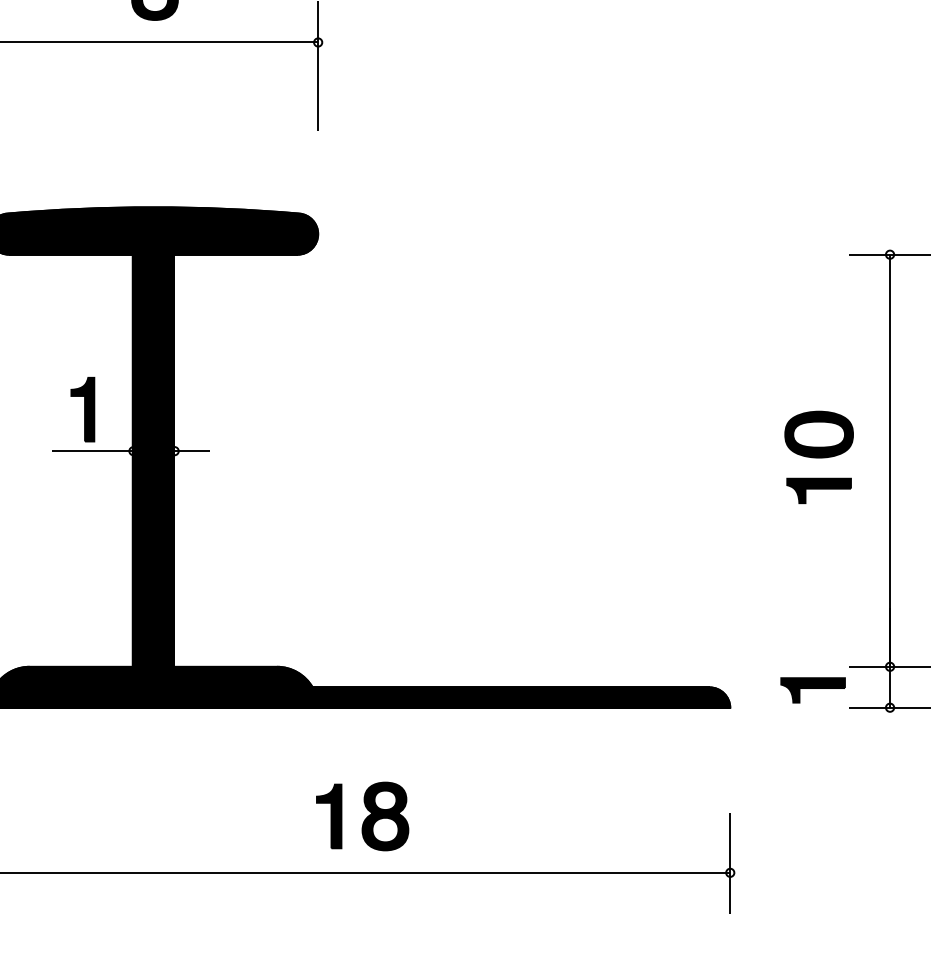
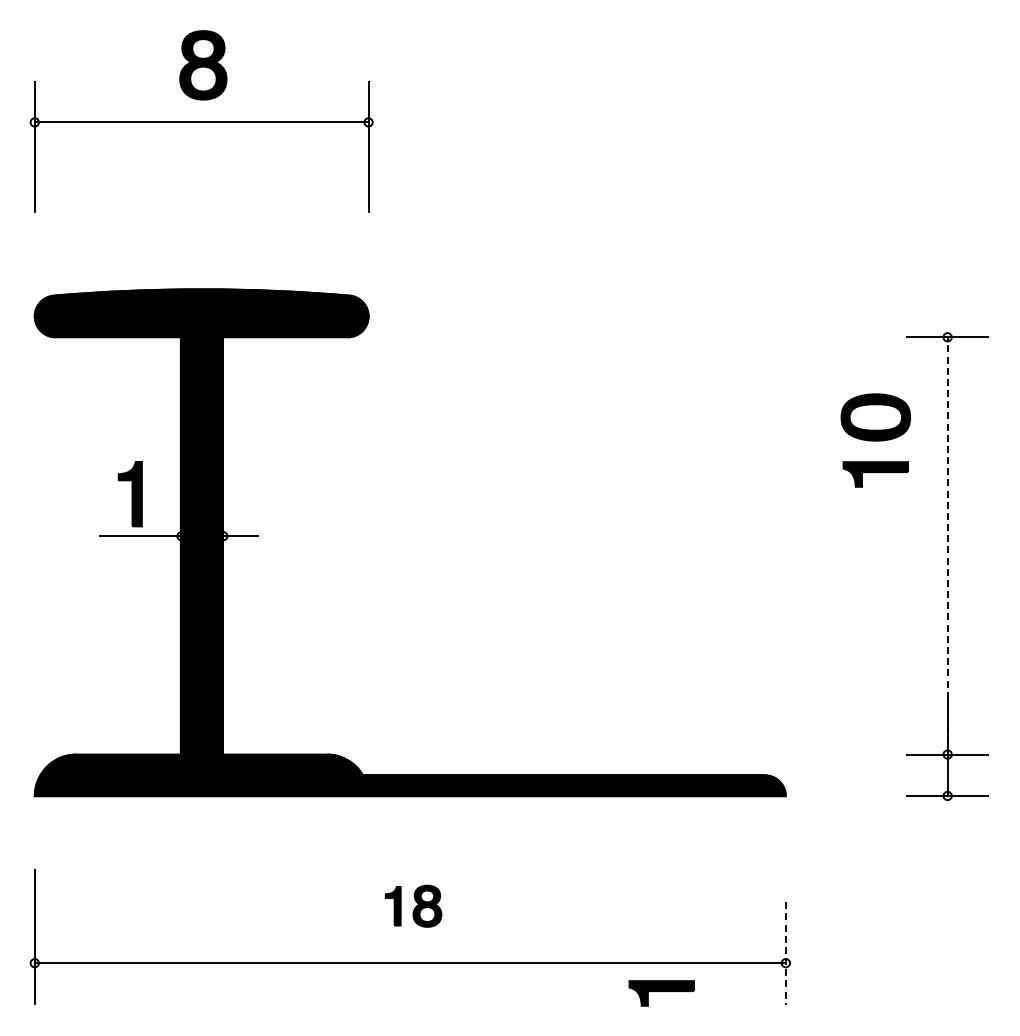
part: (818, 457) -> (875, 440), moved
line: (889, 460) -> (947, 545), solid -> dashed
part: (812, 690) -> (661, 993), moved
part: (362, 816) -> (413, 906), size x0.6
line: (729, 864) -> (785, 954), solid -> dashed

